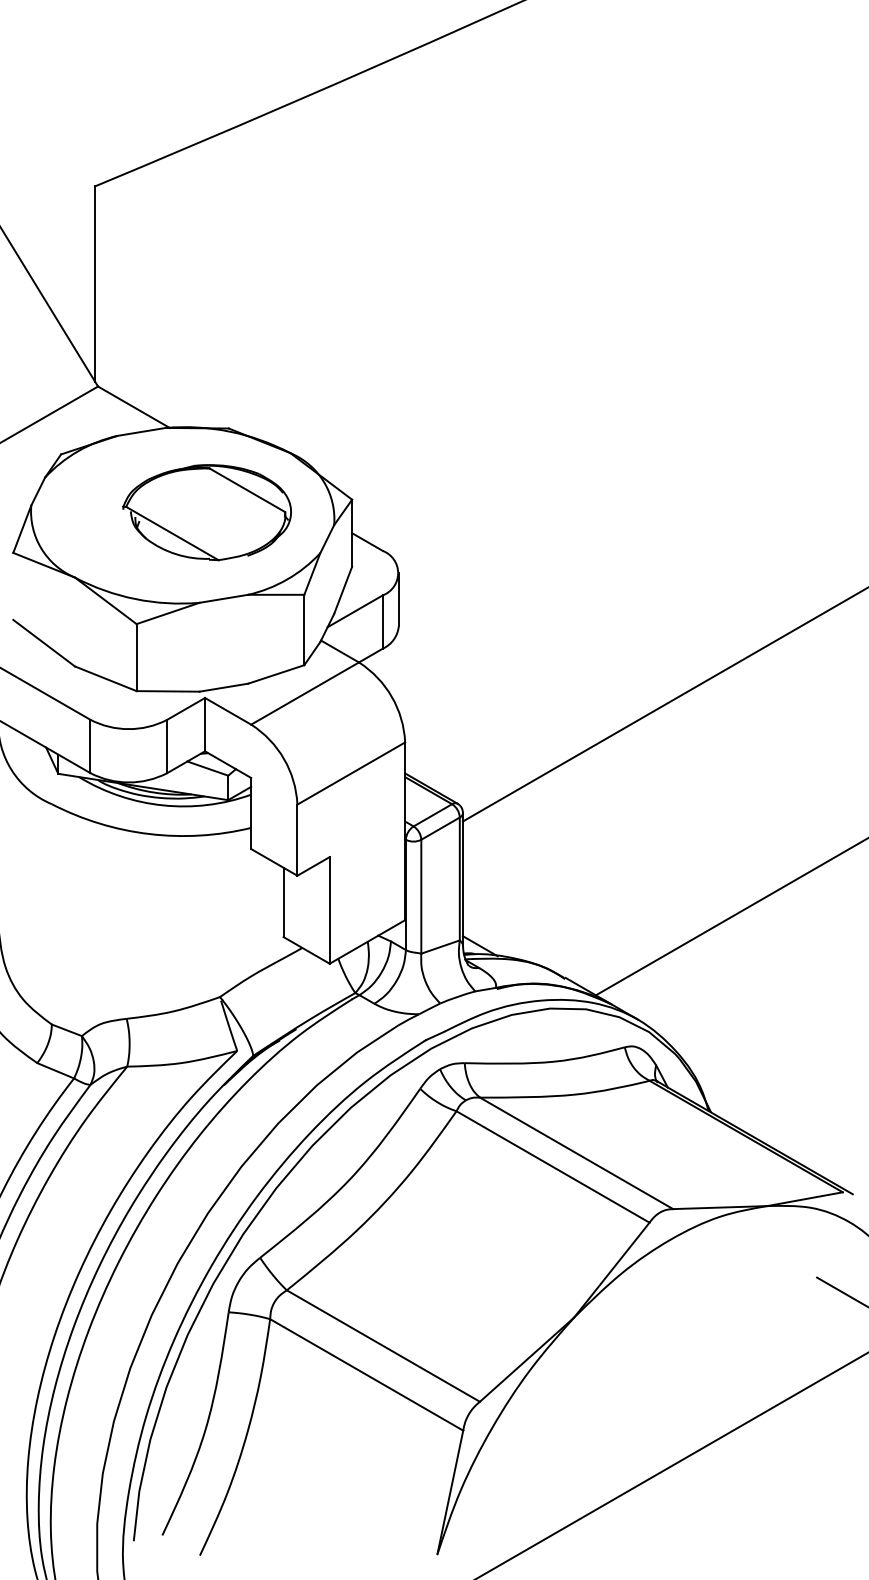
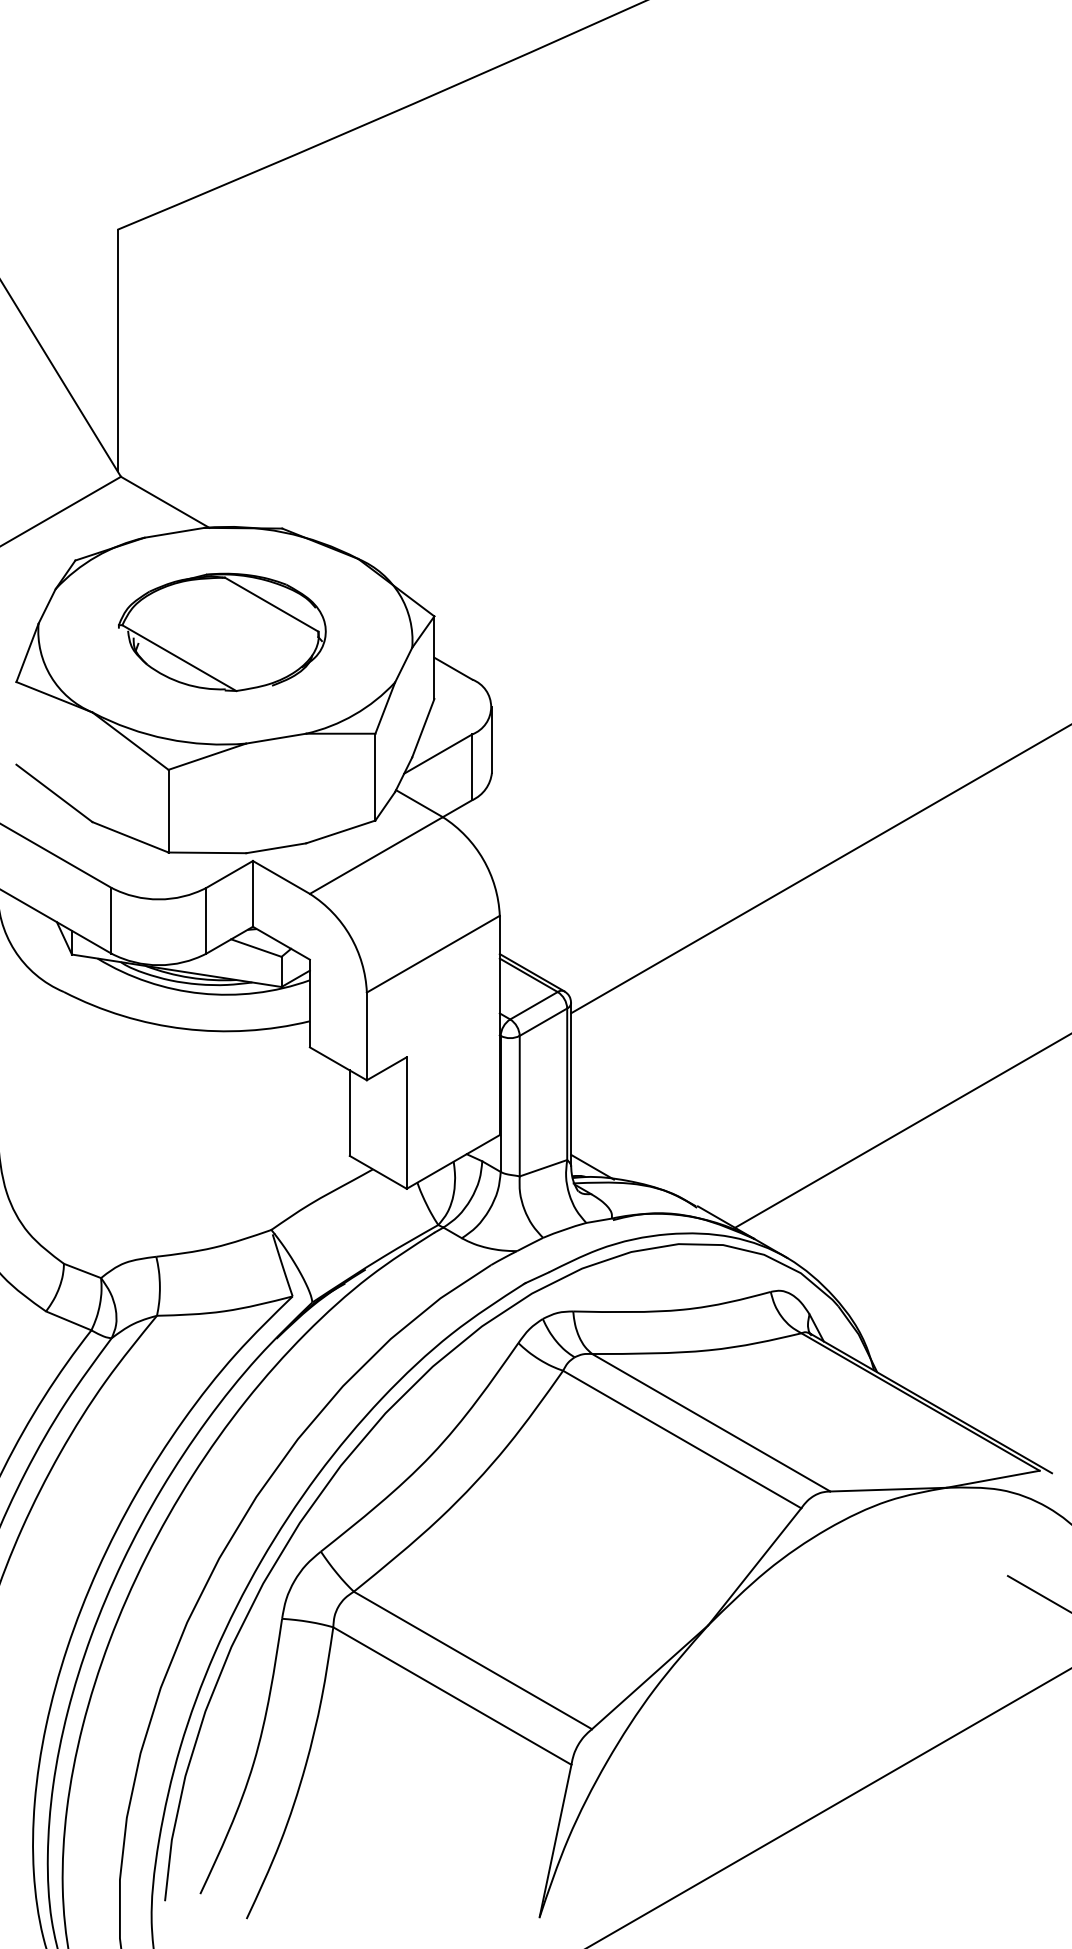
part: (206, 512) -> (221, 632), moved

